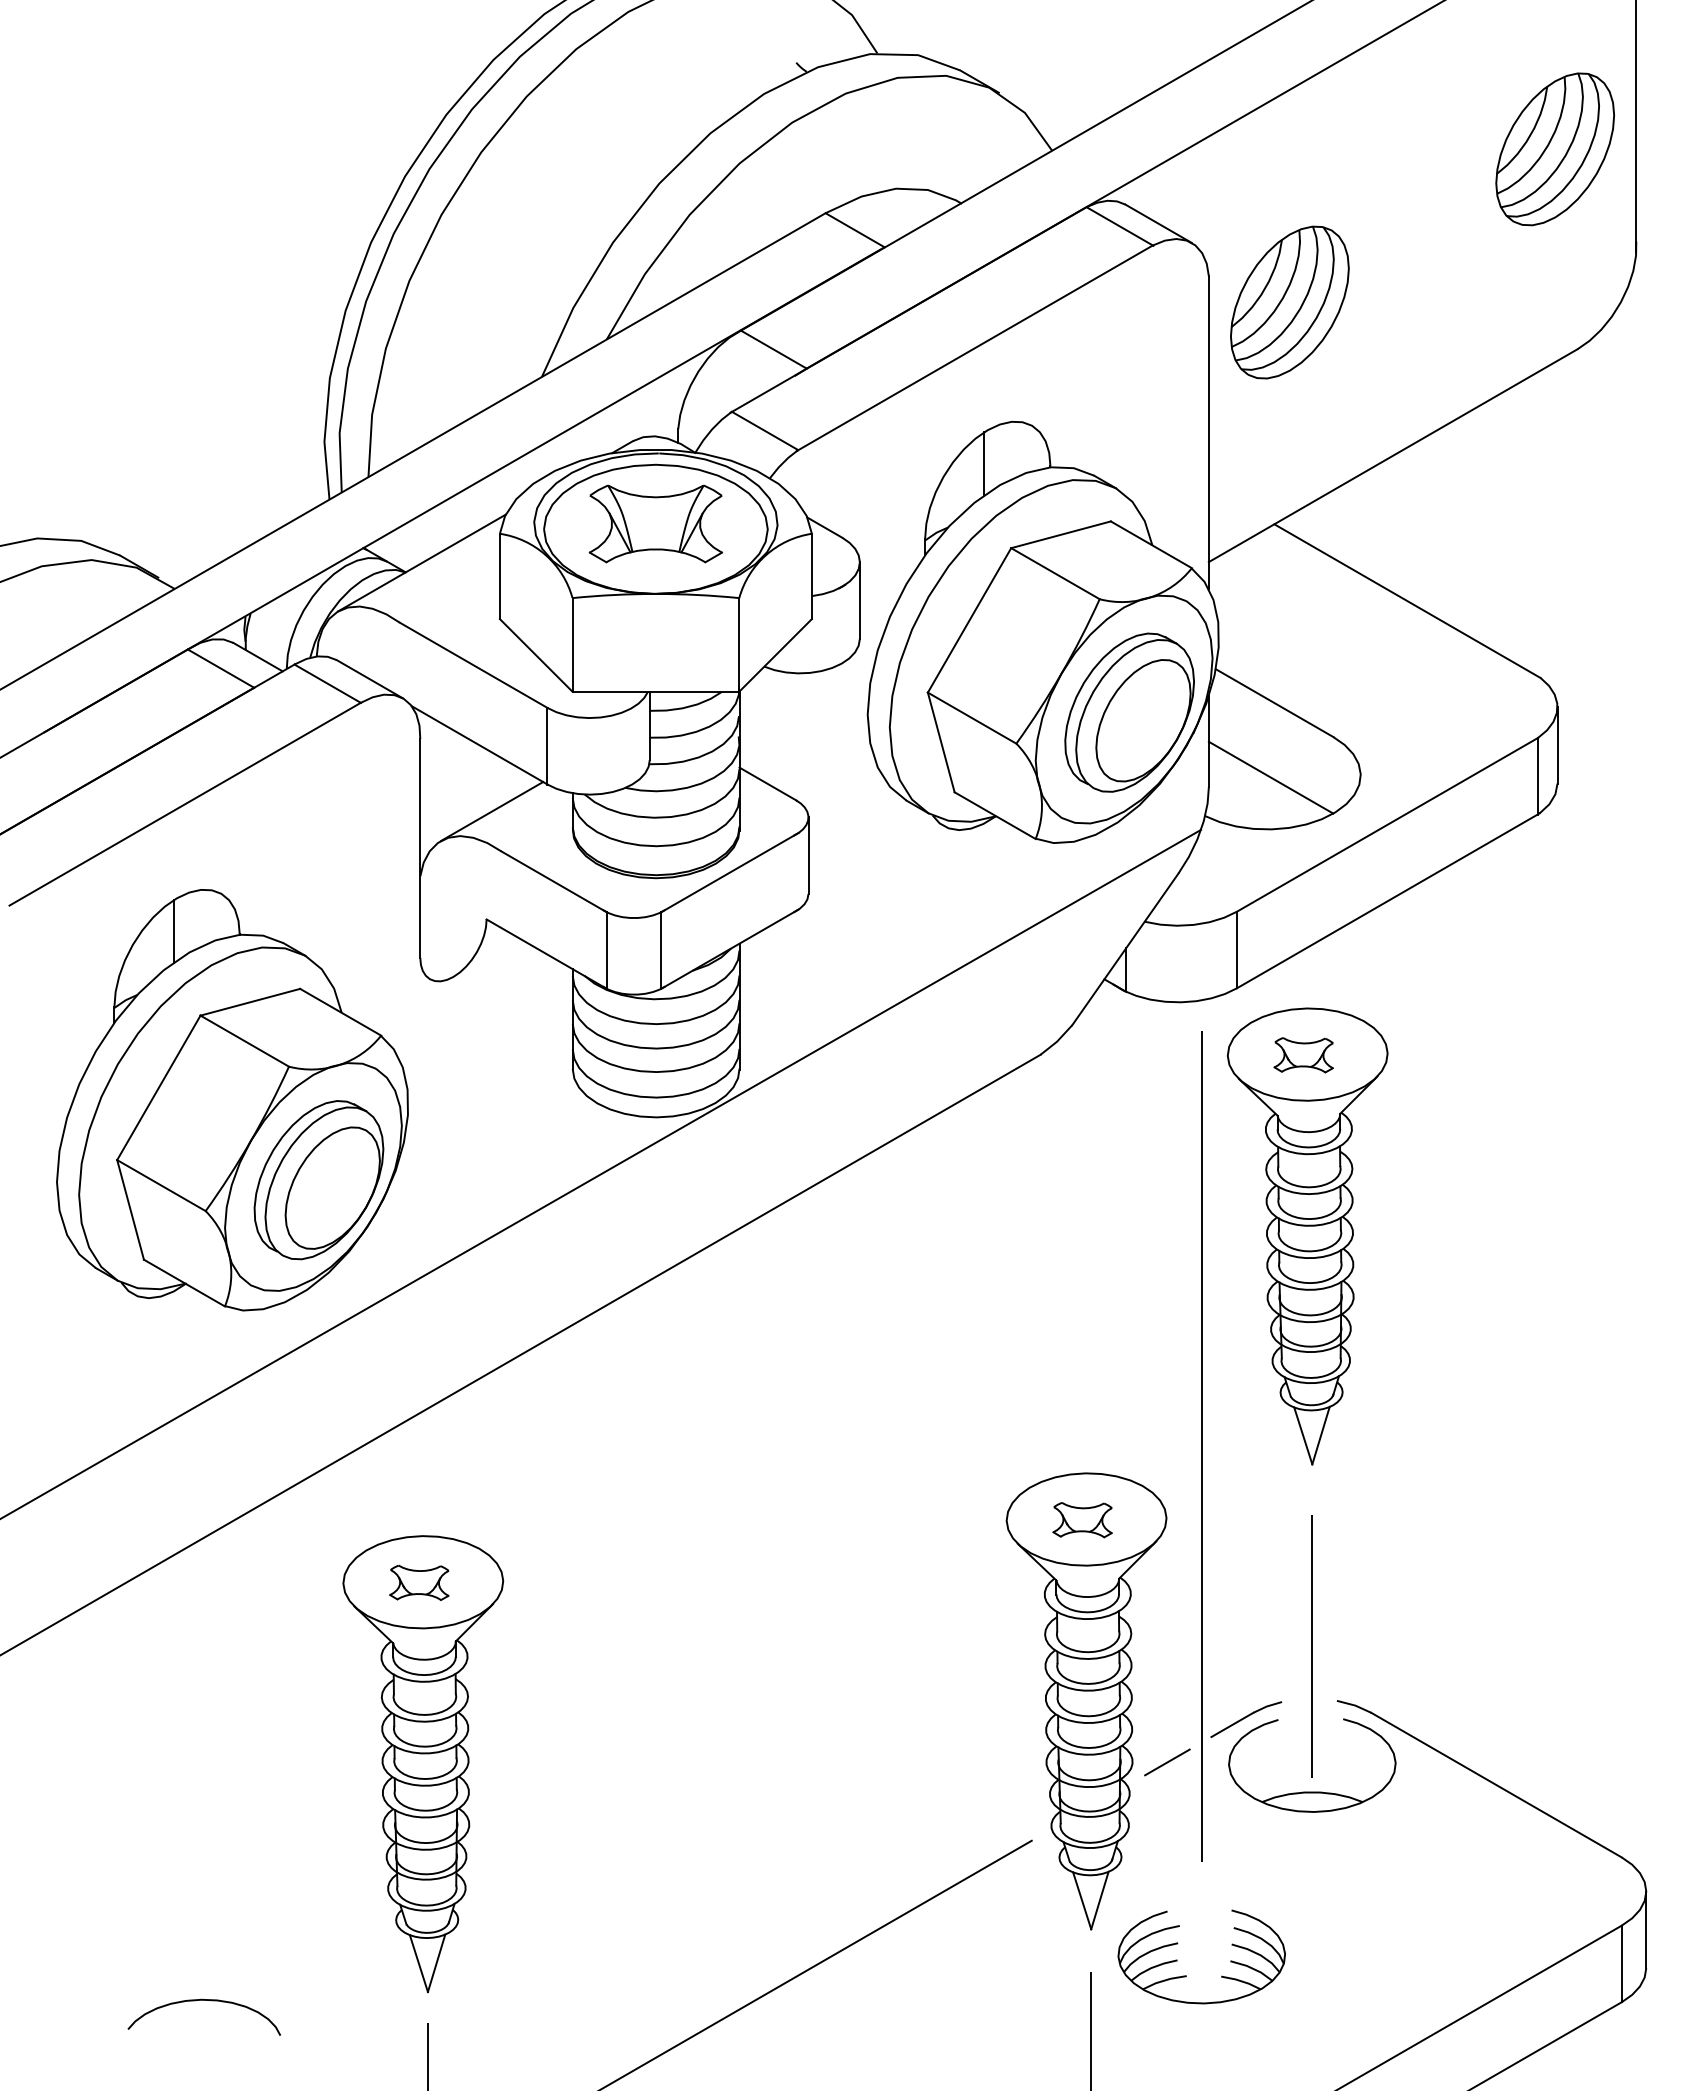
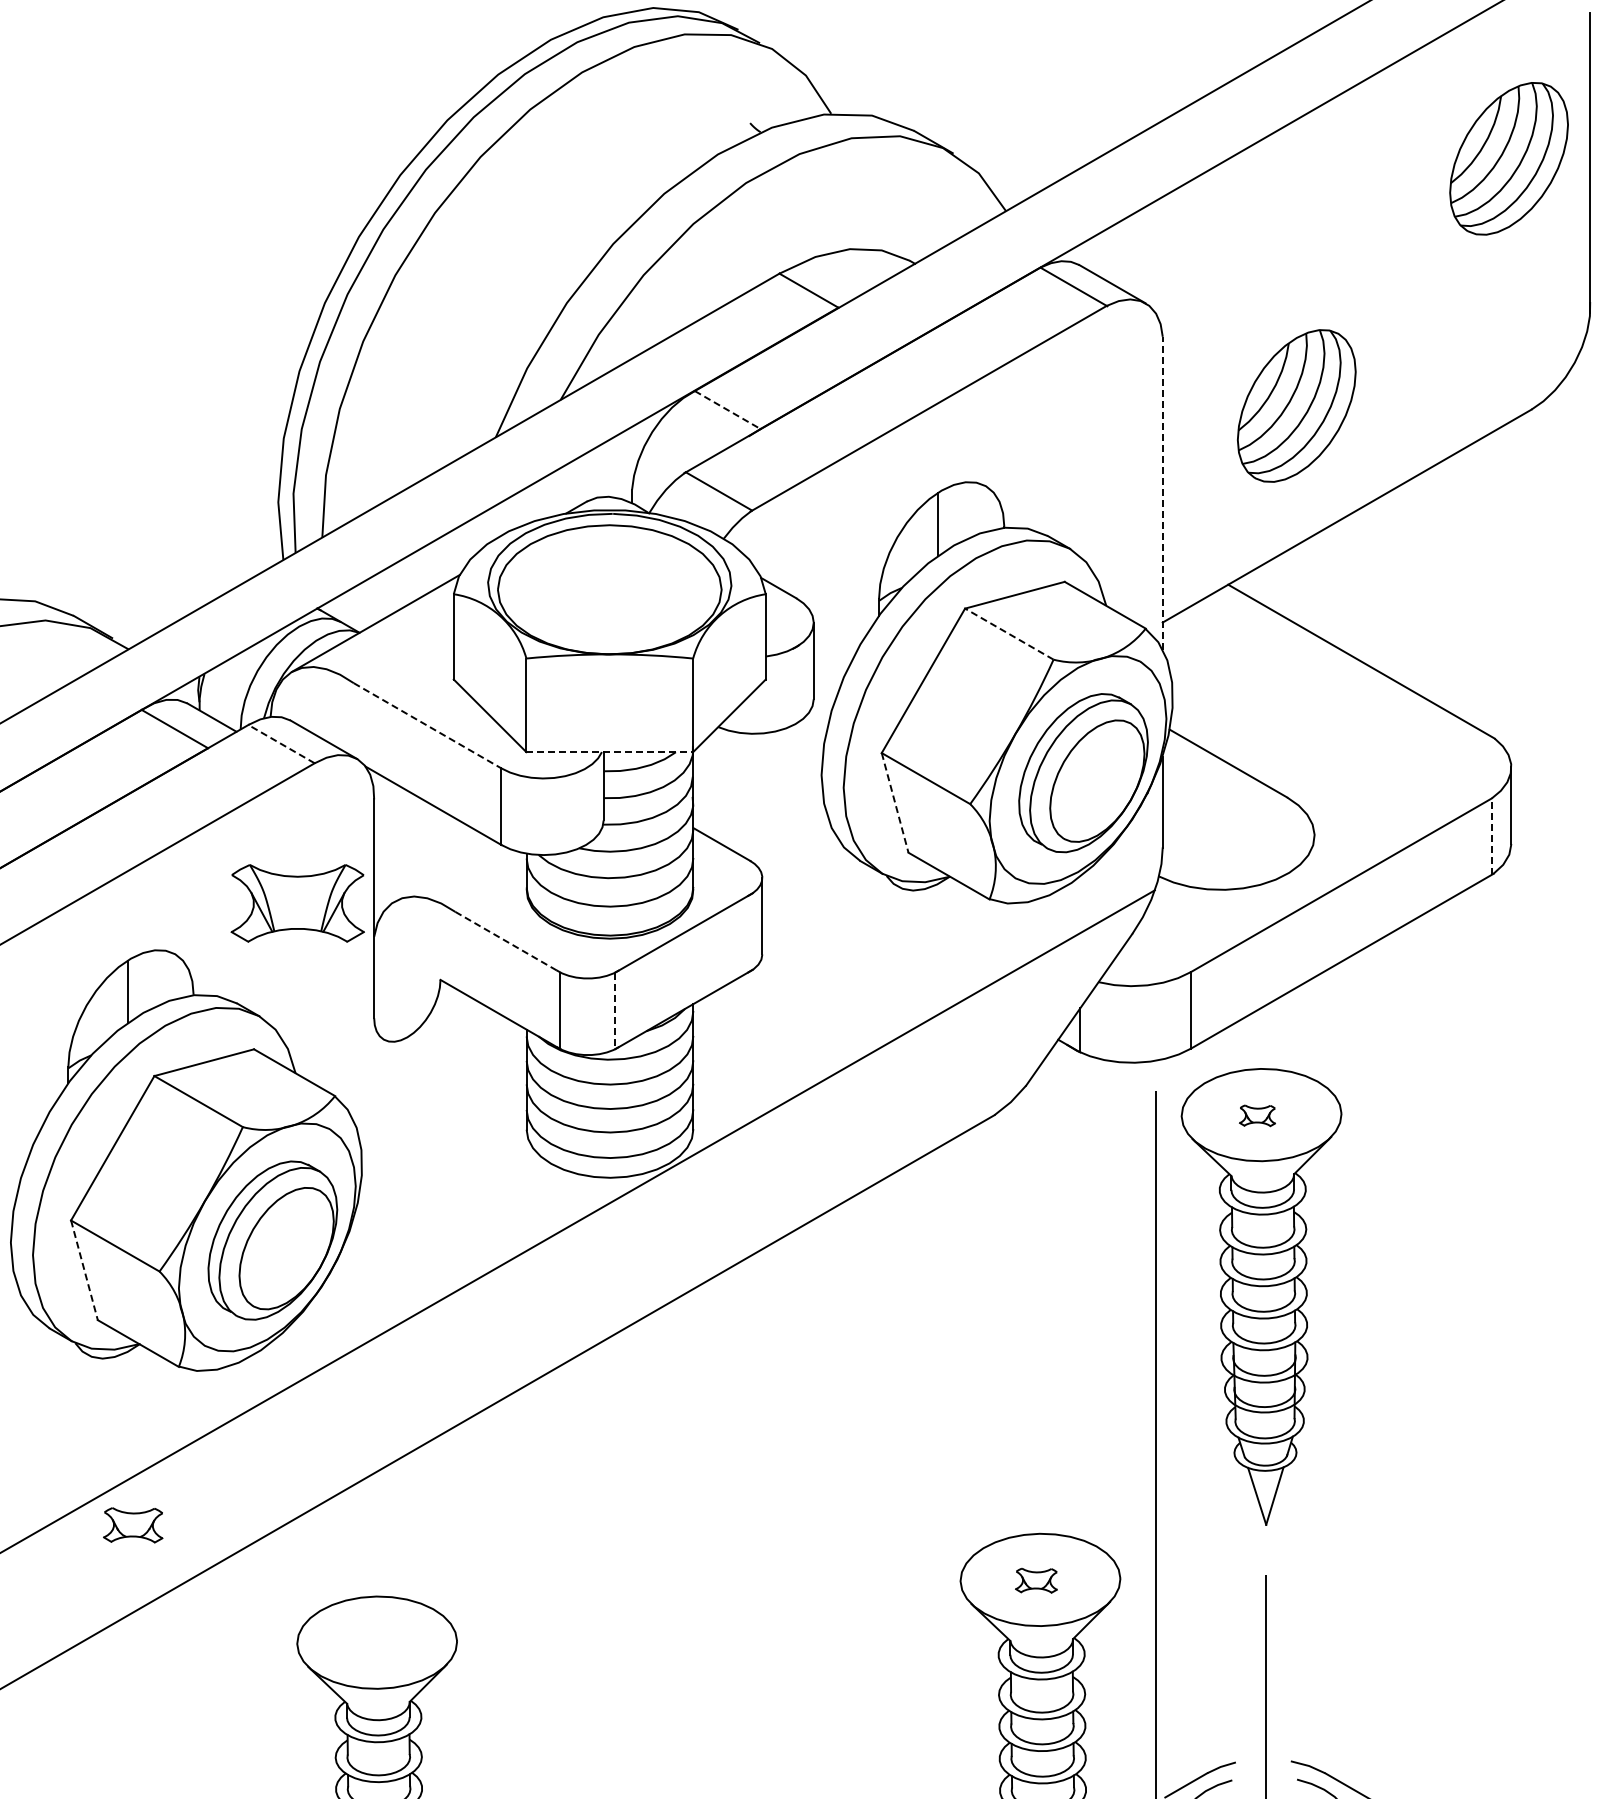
part: (1555, 149) -> (1509, 158), moved
part: (1289, 302) -> (1296, 405), moved
line: (773, 349) -> (727, 409), solid -> dashed
line: (1208, 432) -> (1162, 492), solid -> dashed
part: (655, 523) -> (297, 902), moved
line: (1055, 573) -> (1009, 633), solid -> dashed
line: (474, 665) -> (428, 725), solid -> dashed
line: (327, 683) -> (281, 743), solid -> dashed
line: (656, 691) -> (610, 751), solid -> dashed
line: (941, 742) -> (895, 802), solid -> dashed
line: (1538, 775) -> (1492, 835), solid -> dashed
line: (1270, 777) -> (1224, 837), removed
line: (492, 811) -> (446, 871), removed
line: (554, 881) -> (508, 941), solid -> dashed
line: (661, 950) -> (615, 1010), solid -> dashed
part: (1303, 1055) -> (1257, 1115), size x0.6
line: (130, 1209) -> (84, 1269), solid -> dashed
part: (1082, 1520) -> (1036, 1580), size x0.7
part: (419, 1582) -> (133, 1524), moved

